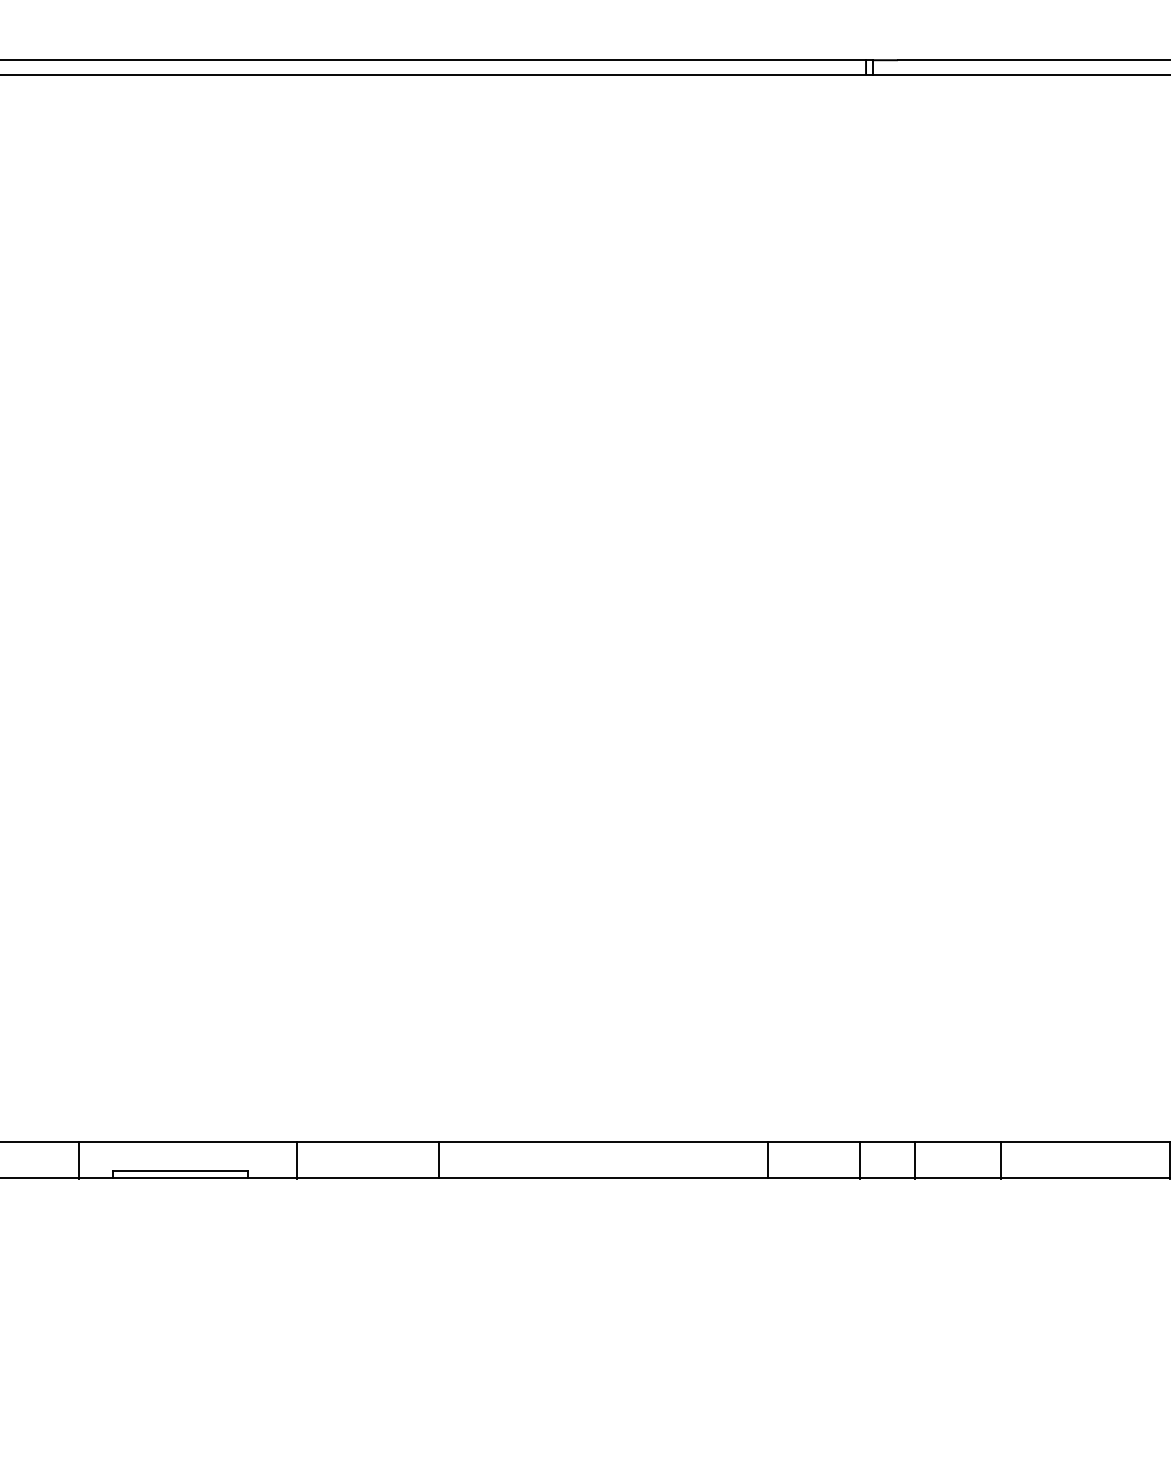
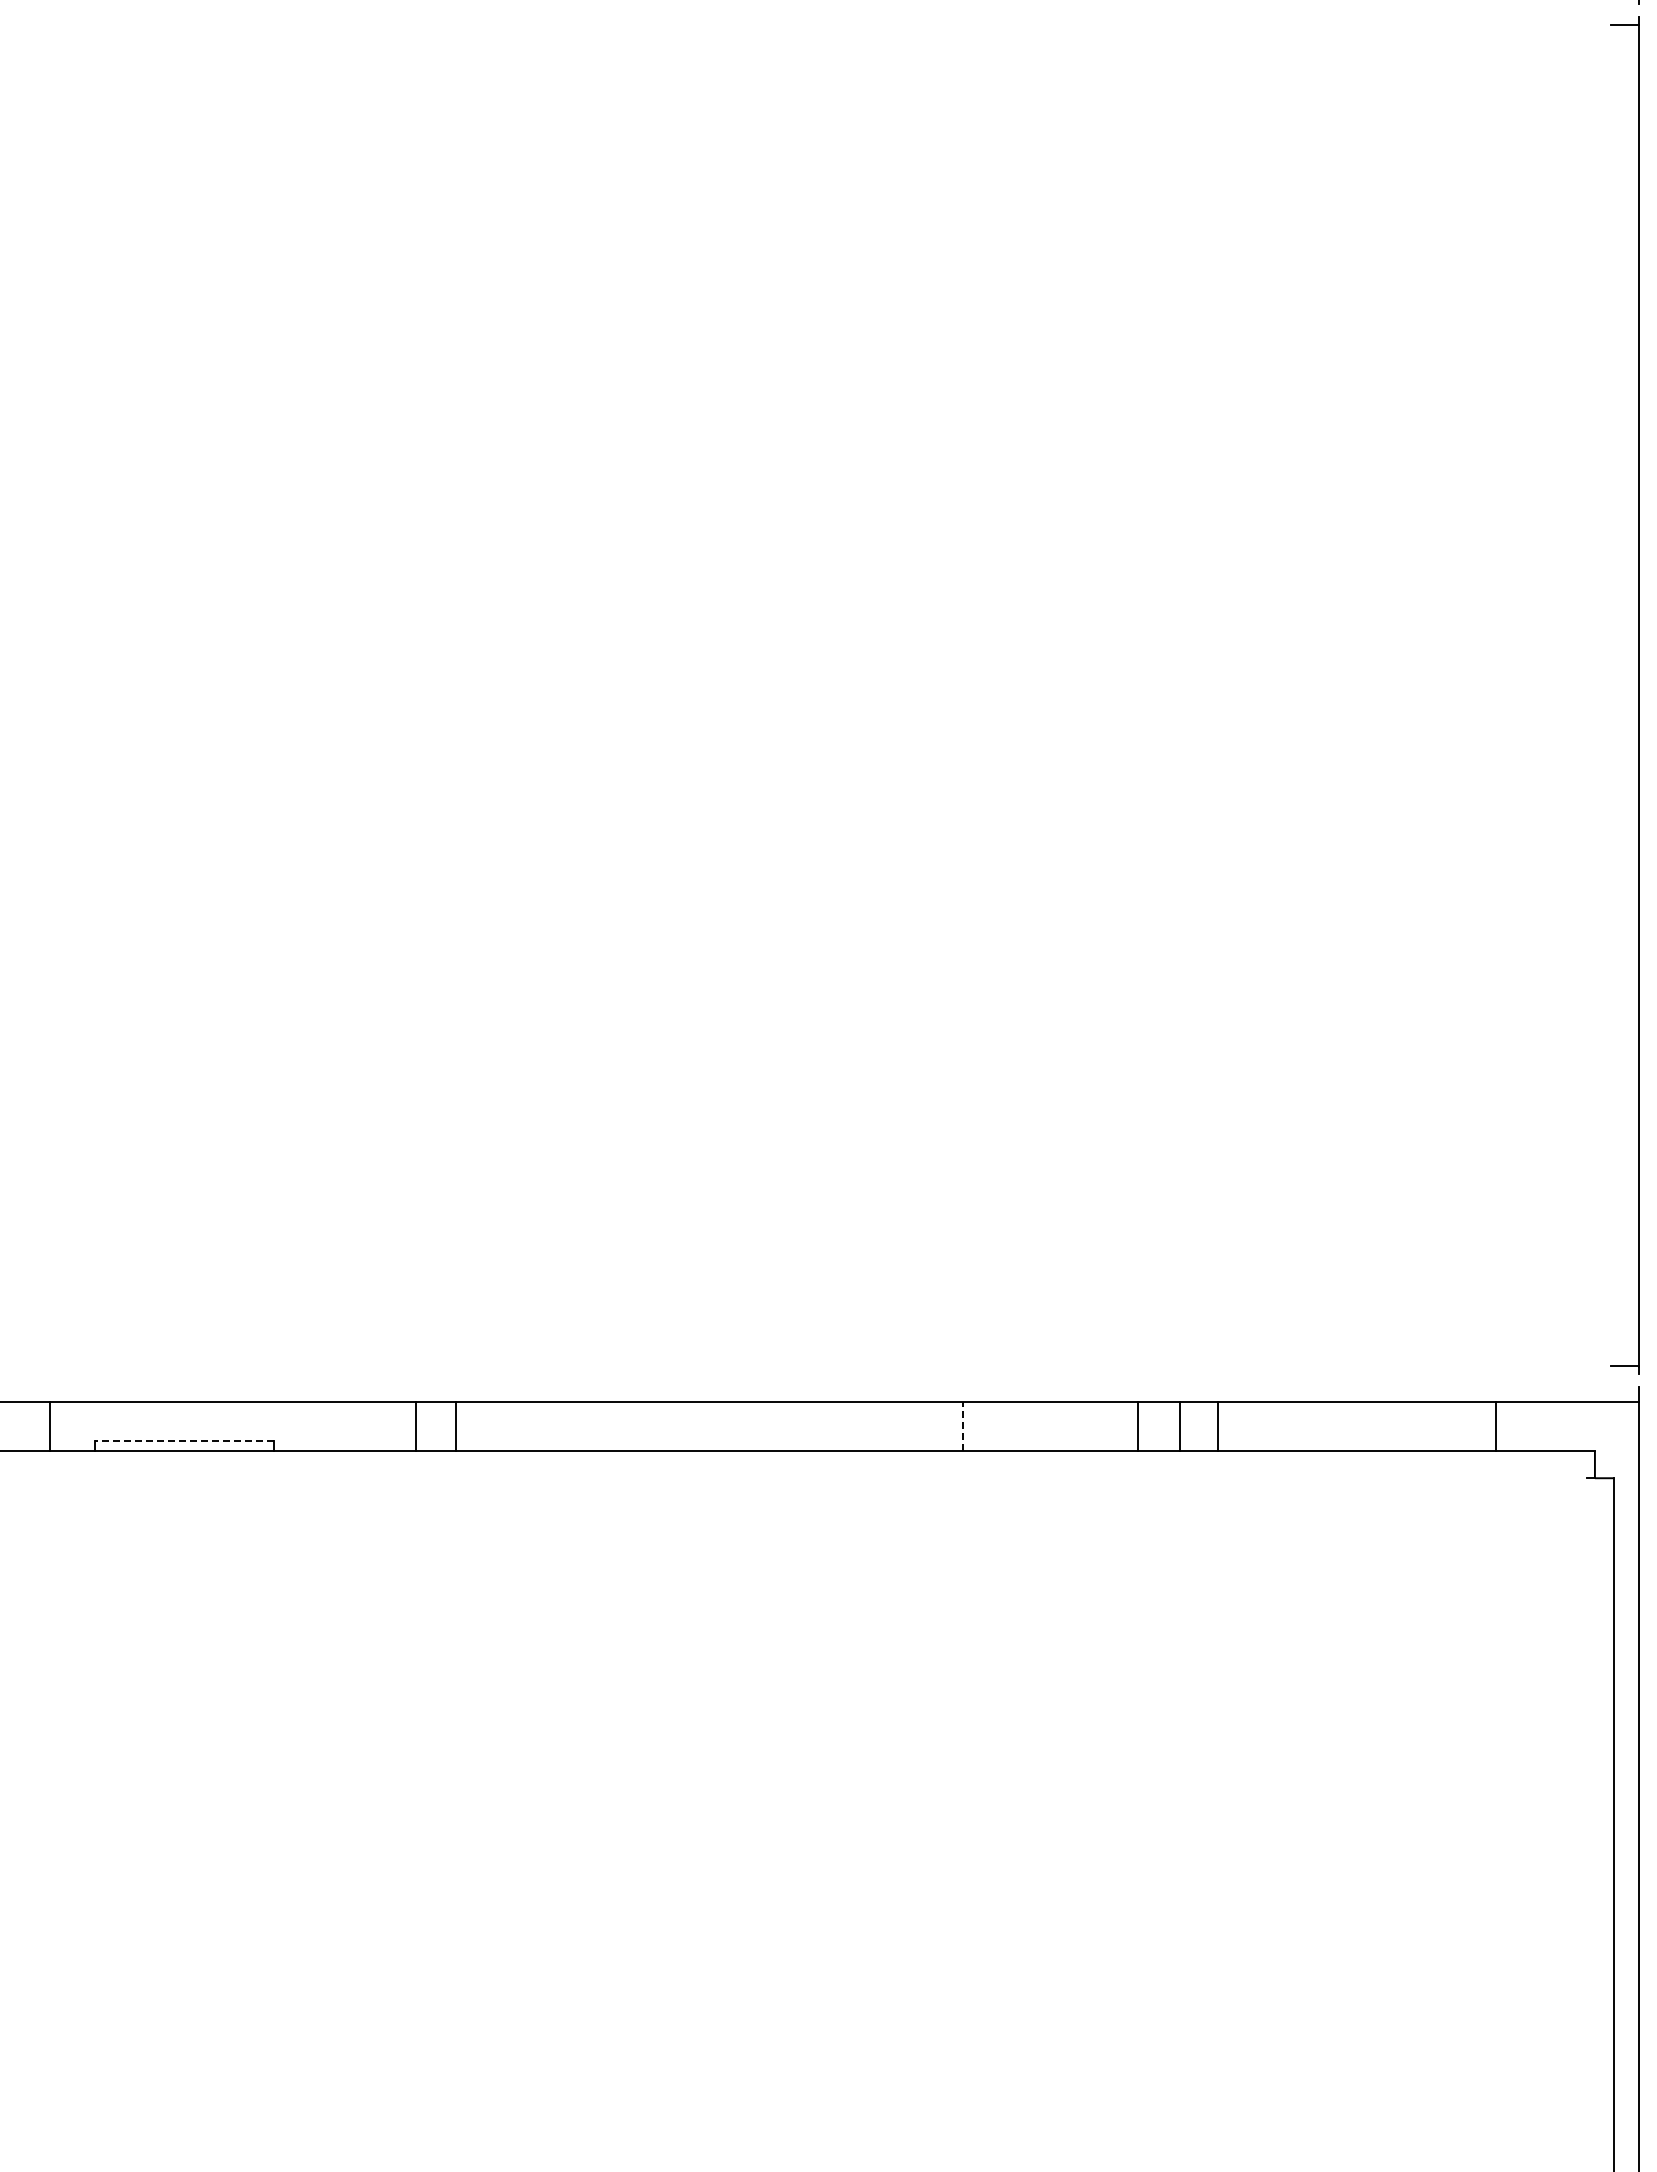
line: (439, 1159) -> (455, 1425), moved
line: (768, 1159) -> (963, 1425), solid -> dashed
line: (297, 1160) -> (416, 1426), moved
line: (859, 1160) -> (1137, 1426), moved
line: (915, 1160) -> (1218, 1426), moved
line: (1000, 1160) -> (1179, 1426), moved
line: (179, 1171) -> (183, 1441), solid -> dashed

